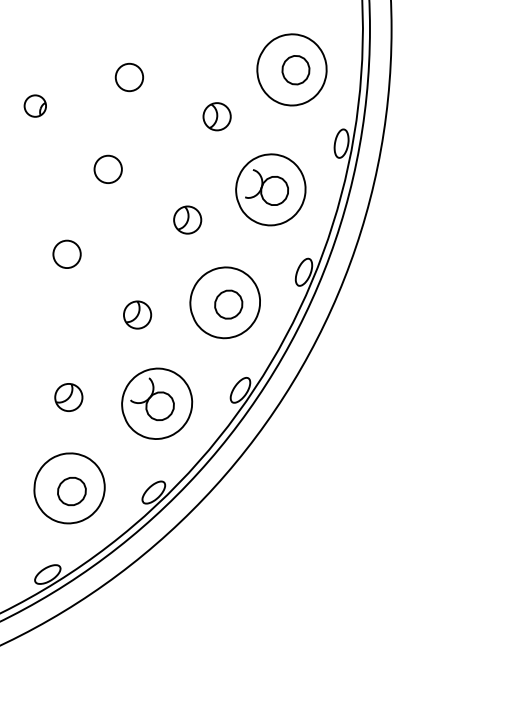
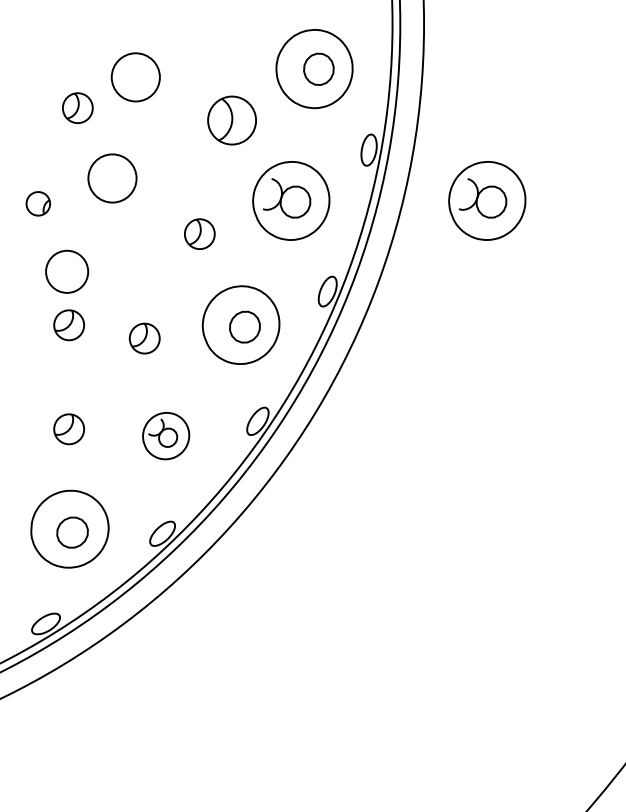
circle: (129, 77) -> (135, 77), size x1.6
part: (76, 104) -> (77, 107), added
part: (34, 105) -> (37, 203), moved
part: (217, 116) -> (232, 120), size x1.6
circle: (108, 169) -> (112, 178), size x1.6
part: (449, 189) -> (487, 200), added
circle: (67, 254) -> (67, 271), size x1.4
part: (68, 303) -> (68, 325), added
part: (156, 403) -> (165, 435), size x0.6

